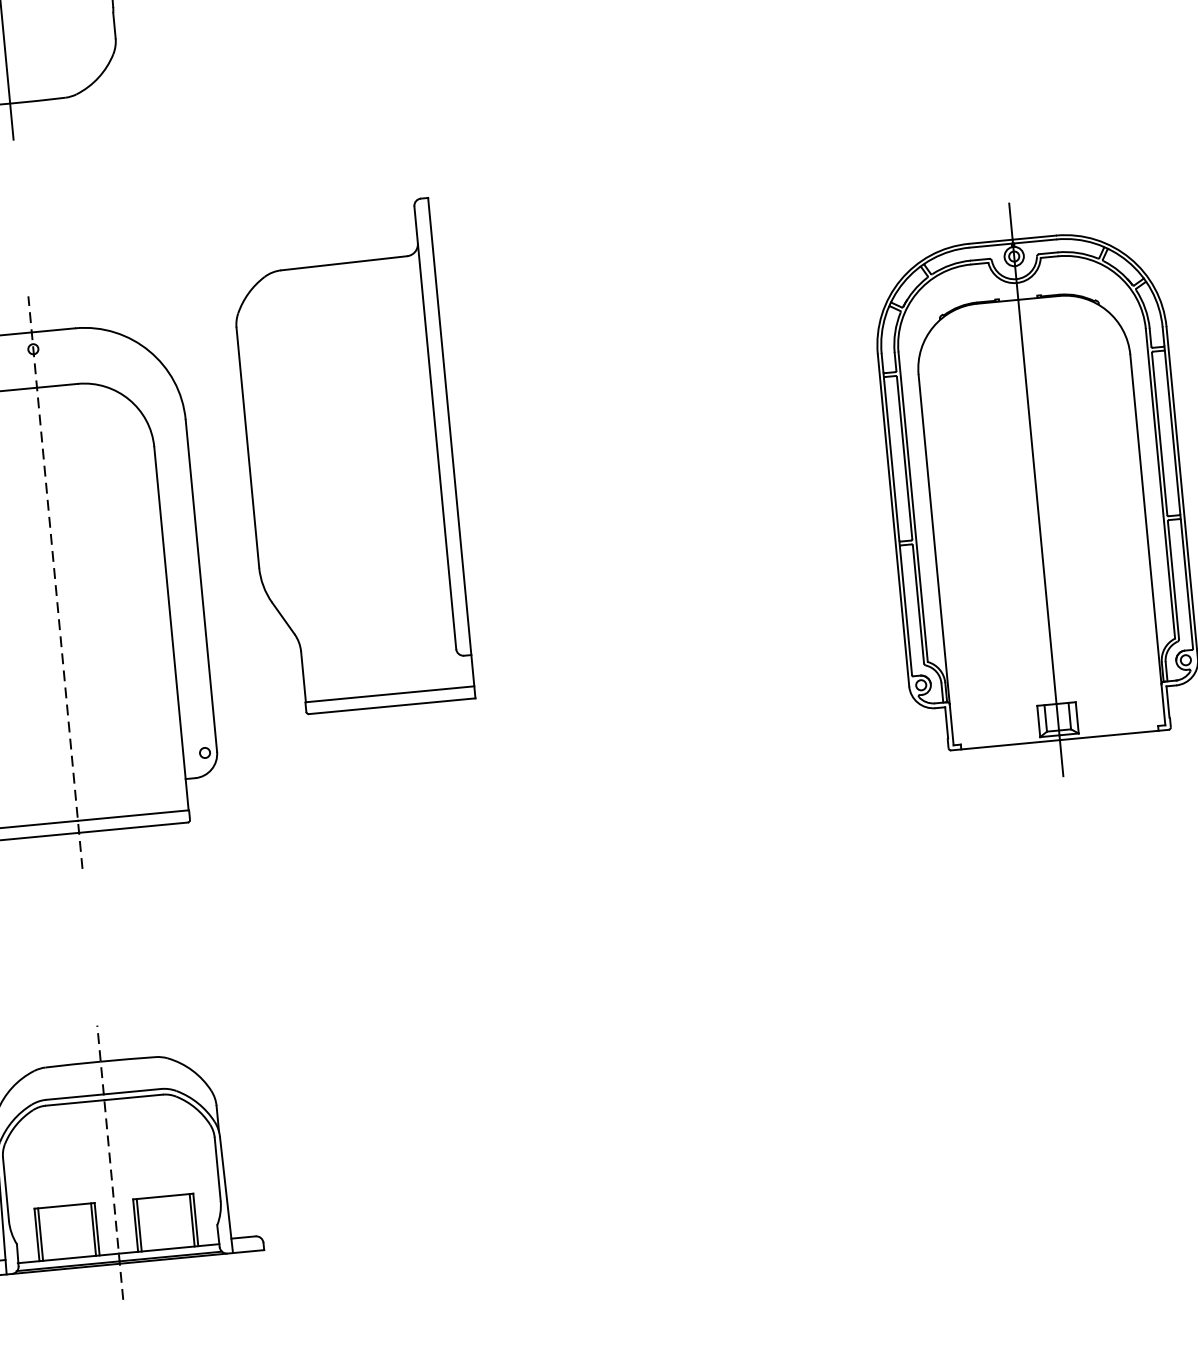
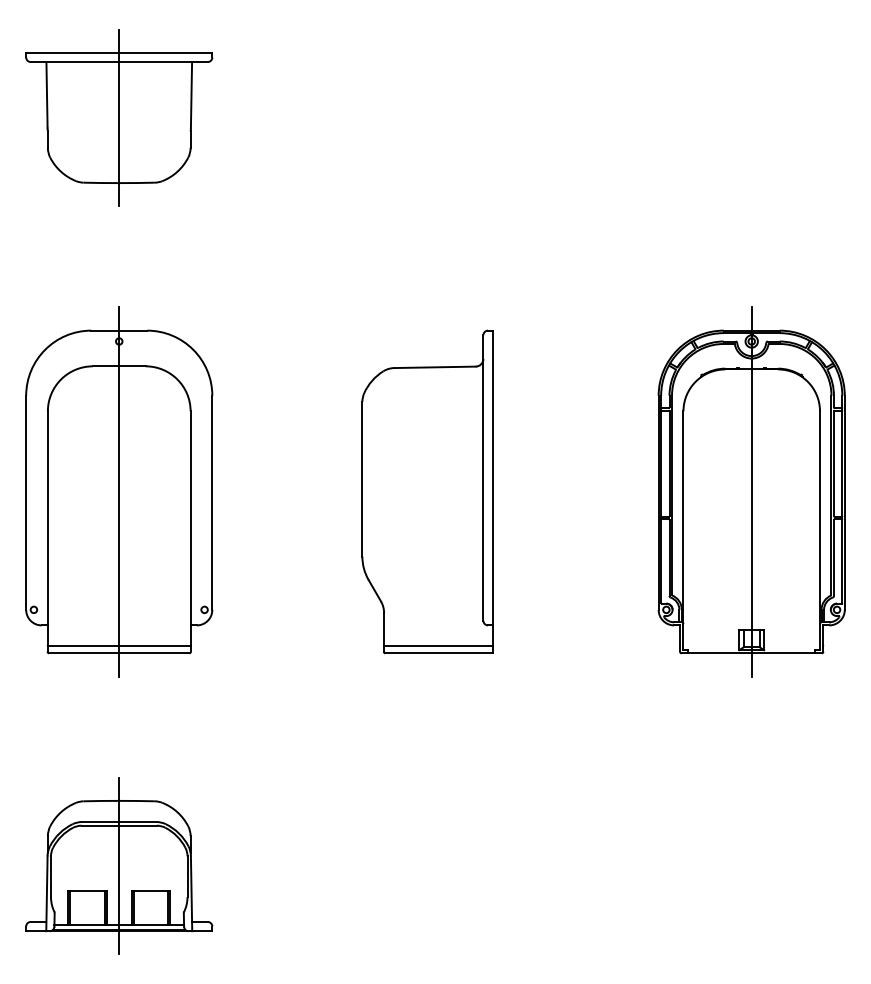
part: (350, 456) -> (427, 491), moved
line: (55, 581) -> (119, 491), dashed -> solid
line: (110, 1161) -> (119, 865), dashed -> solid

